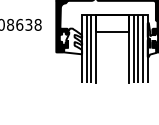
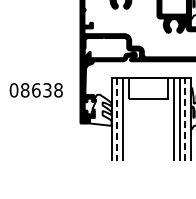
line: (86, 49) -> (117, 120), solid -> dashed
line: (96, 49) -> (128, 119), removed
line: (129, 49) -> (168, 119), removed
line: (143, 49) -> (185, 119), solid -> dashed

